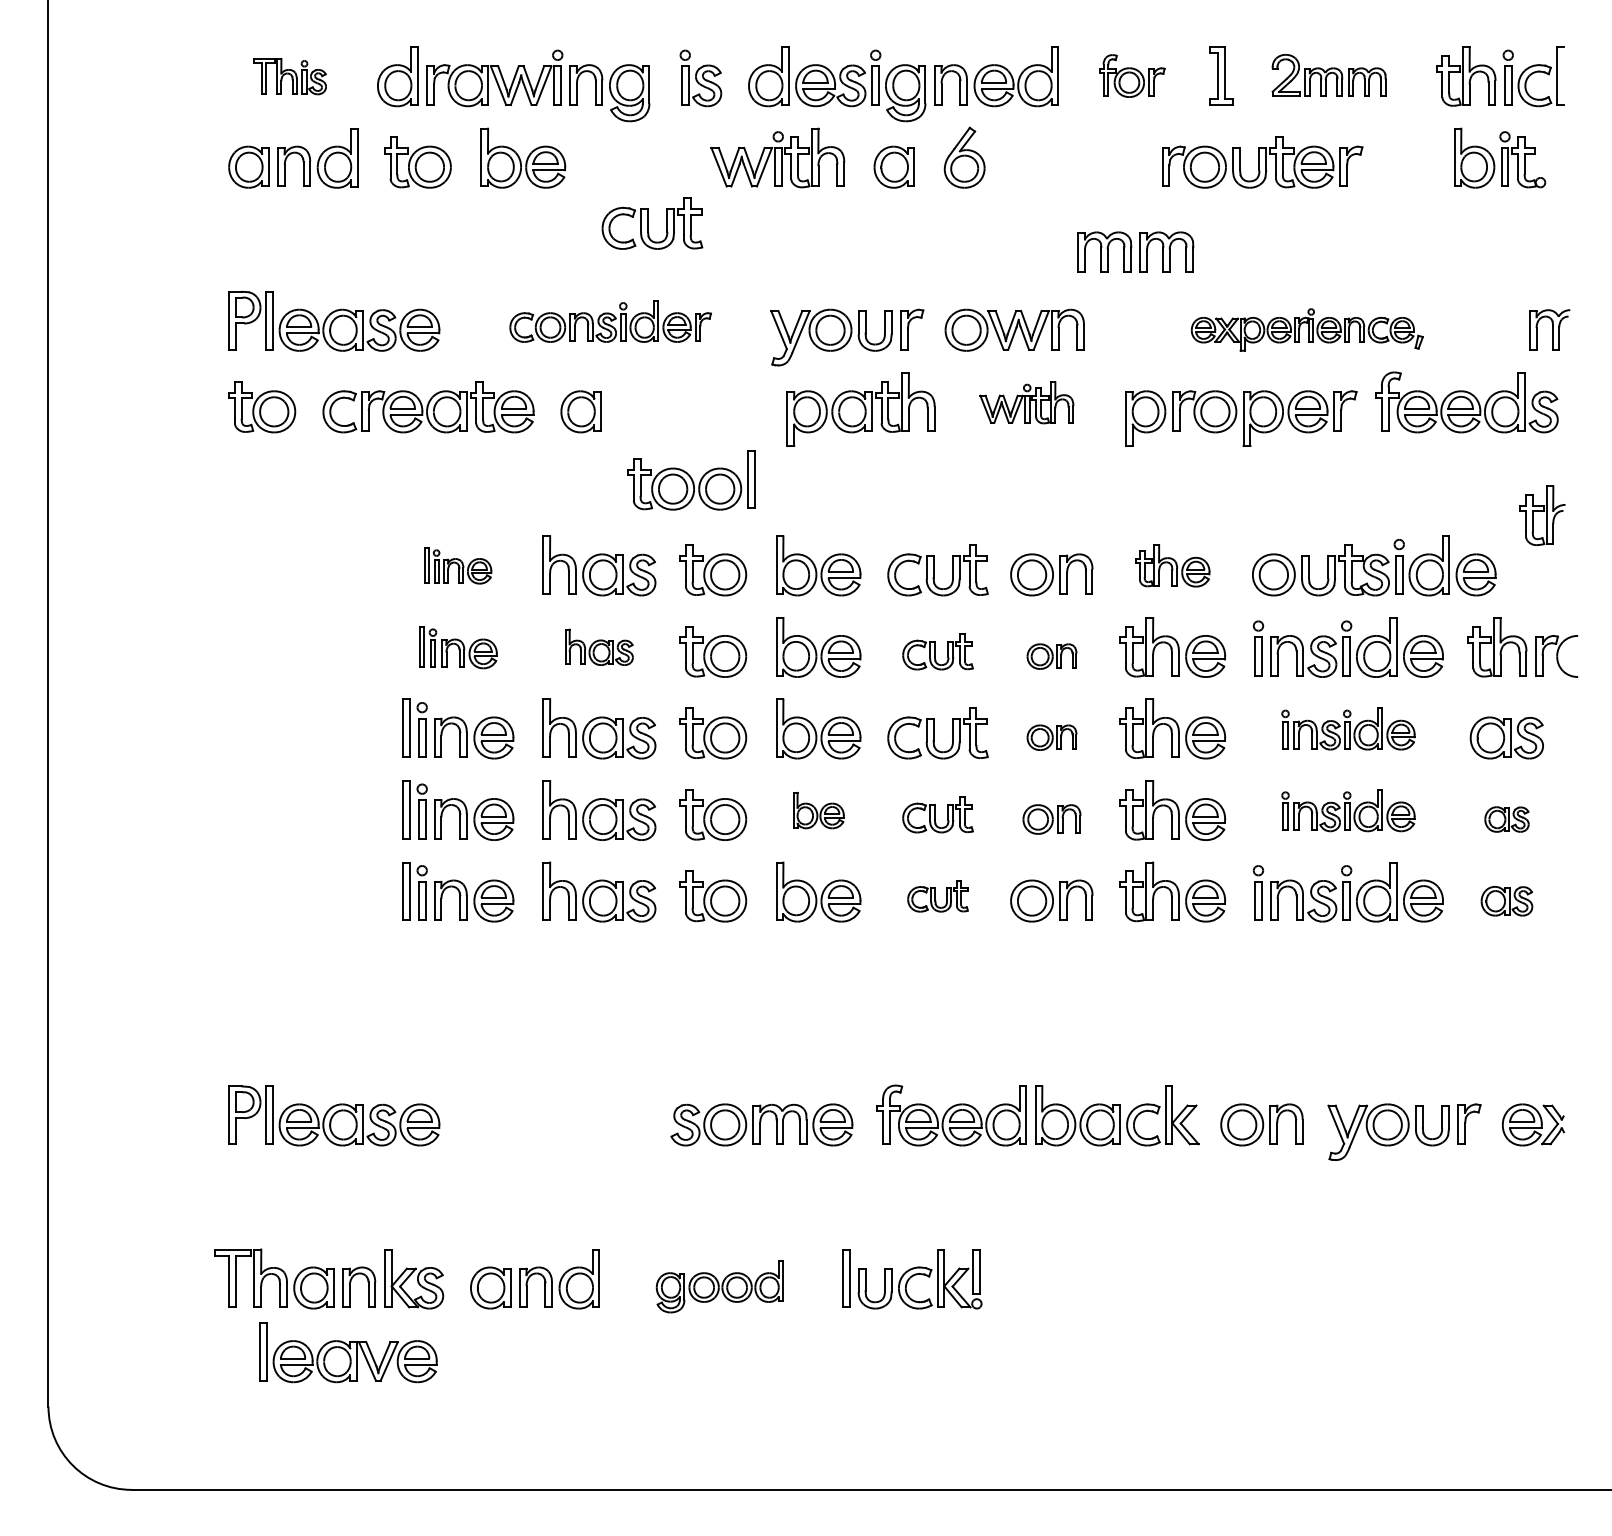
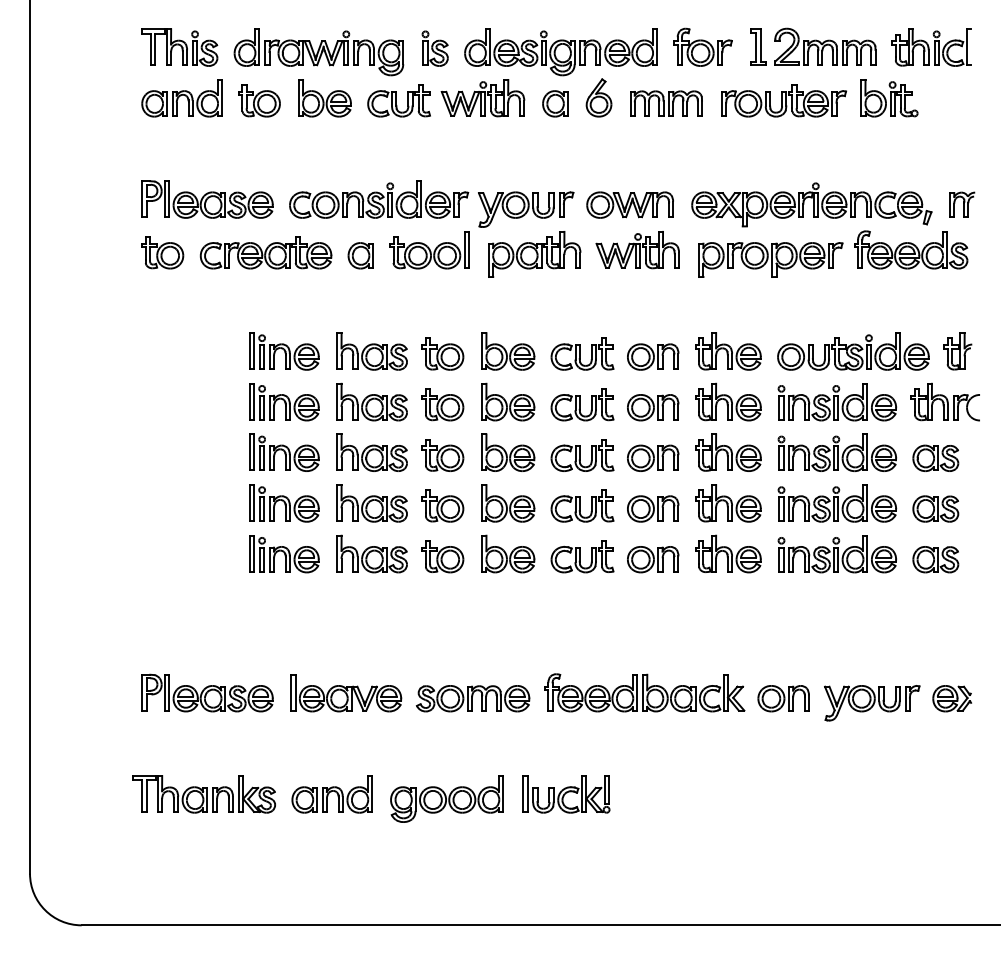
part: (1131, 74) -> (702, 46), size x1.43
part: (1329, 74) -> (825, 46), size x1.43
part: (289, 76) -> (179, 47), size x1.67
part: (1499, 158) -> (889, 98), moved
part: (651, 222) -> (398, 100), moved
part: (1136, 251) -> (666, 103), moved
part: (611, 321) -> (379, 199), size x1.43
part: (1306, 329) -> (811, 204), size x1.67
part: (1026, 403) -> (637, 250), size x1.43
part: (691, 480) -> (429, 250), moved
part: (1541, 516) -> (957, 351), moved
part: (458, 565) -> (284, 351), size x1.67
part: (1173, 565) -> (728, 351), size x1.43
part: (598, 646) -> (371, 401), size x1.67
part: (458, 648) -> (284, 402), size x1.43
part: (938, 651) -> (582, 404), size x1.43
part: (1052, 656) -> (653, 407), size x1.67
part: (1348, 728) -> (837, 452), size x1.43
part: (1052, 736) -> (653, 457), size x1.67
part: (818, 810) -> (508, 503), size x1.67
part: (1348, 810) -> (837, 503), size x1.43
part: (938, 813) -> (582, 505), size x1.43
part: (1052, 818) -> (653, 508), size x1.43
part: (1506, 818) -> (935, 508), size x1.67
part: (938, 896) -> (582, 556), size x1.67
part: (1506, 900) -> (935, 559), size x1.43
part: (719, 1285) -> (446, 798), size x1.43
part: (348, 1353) -> (346, 693), moved

